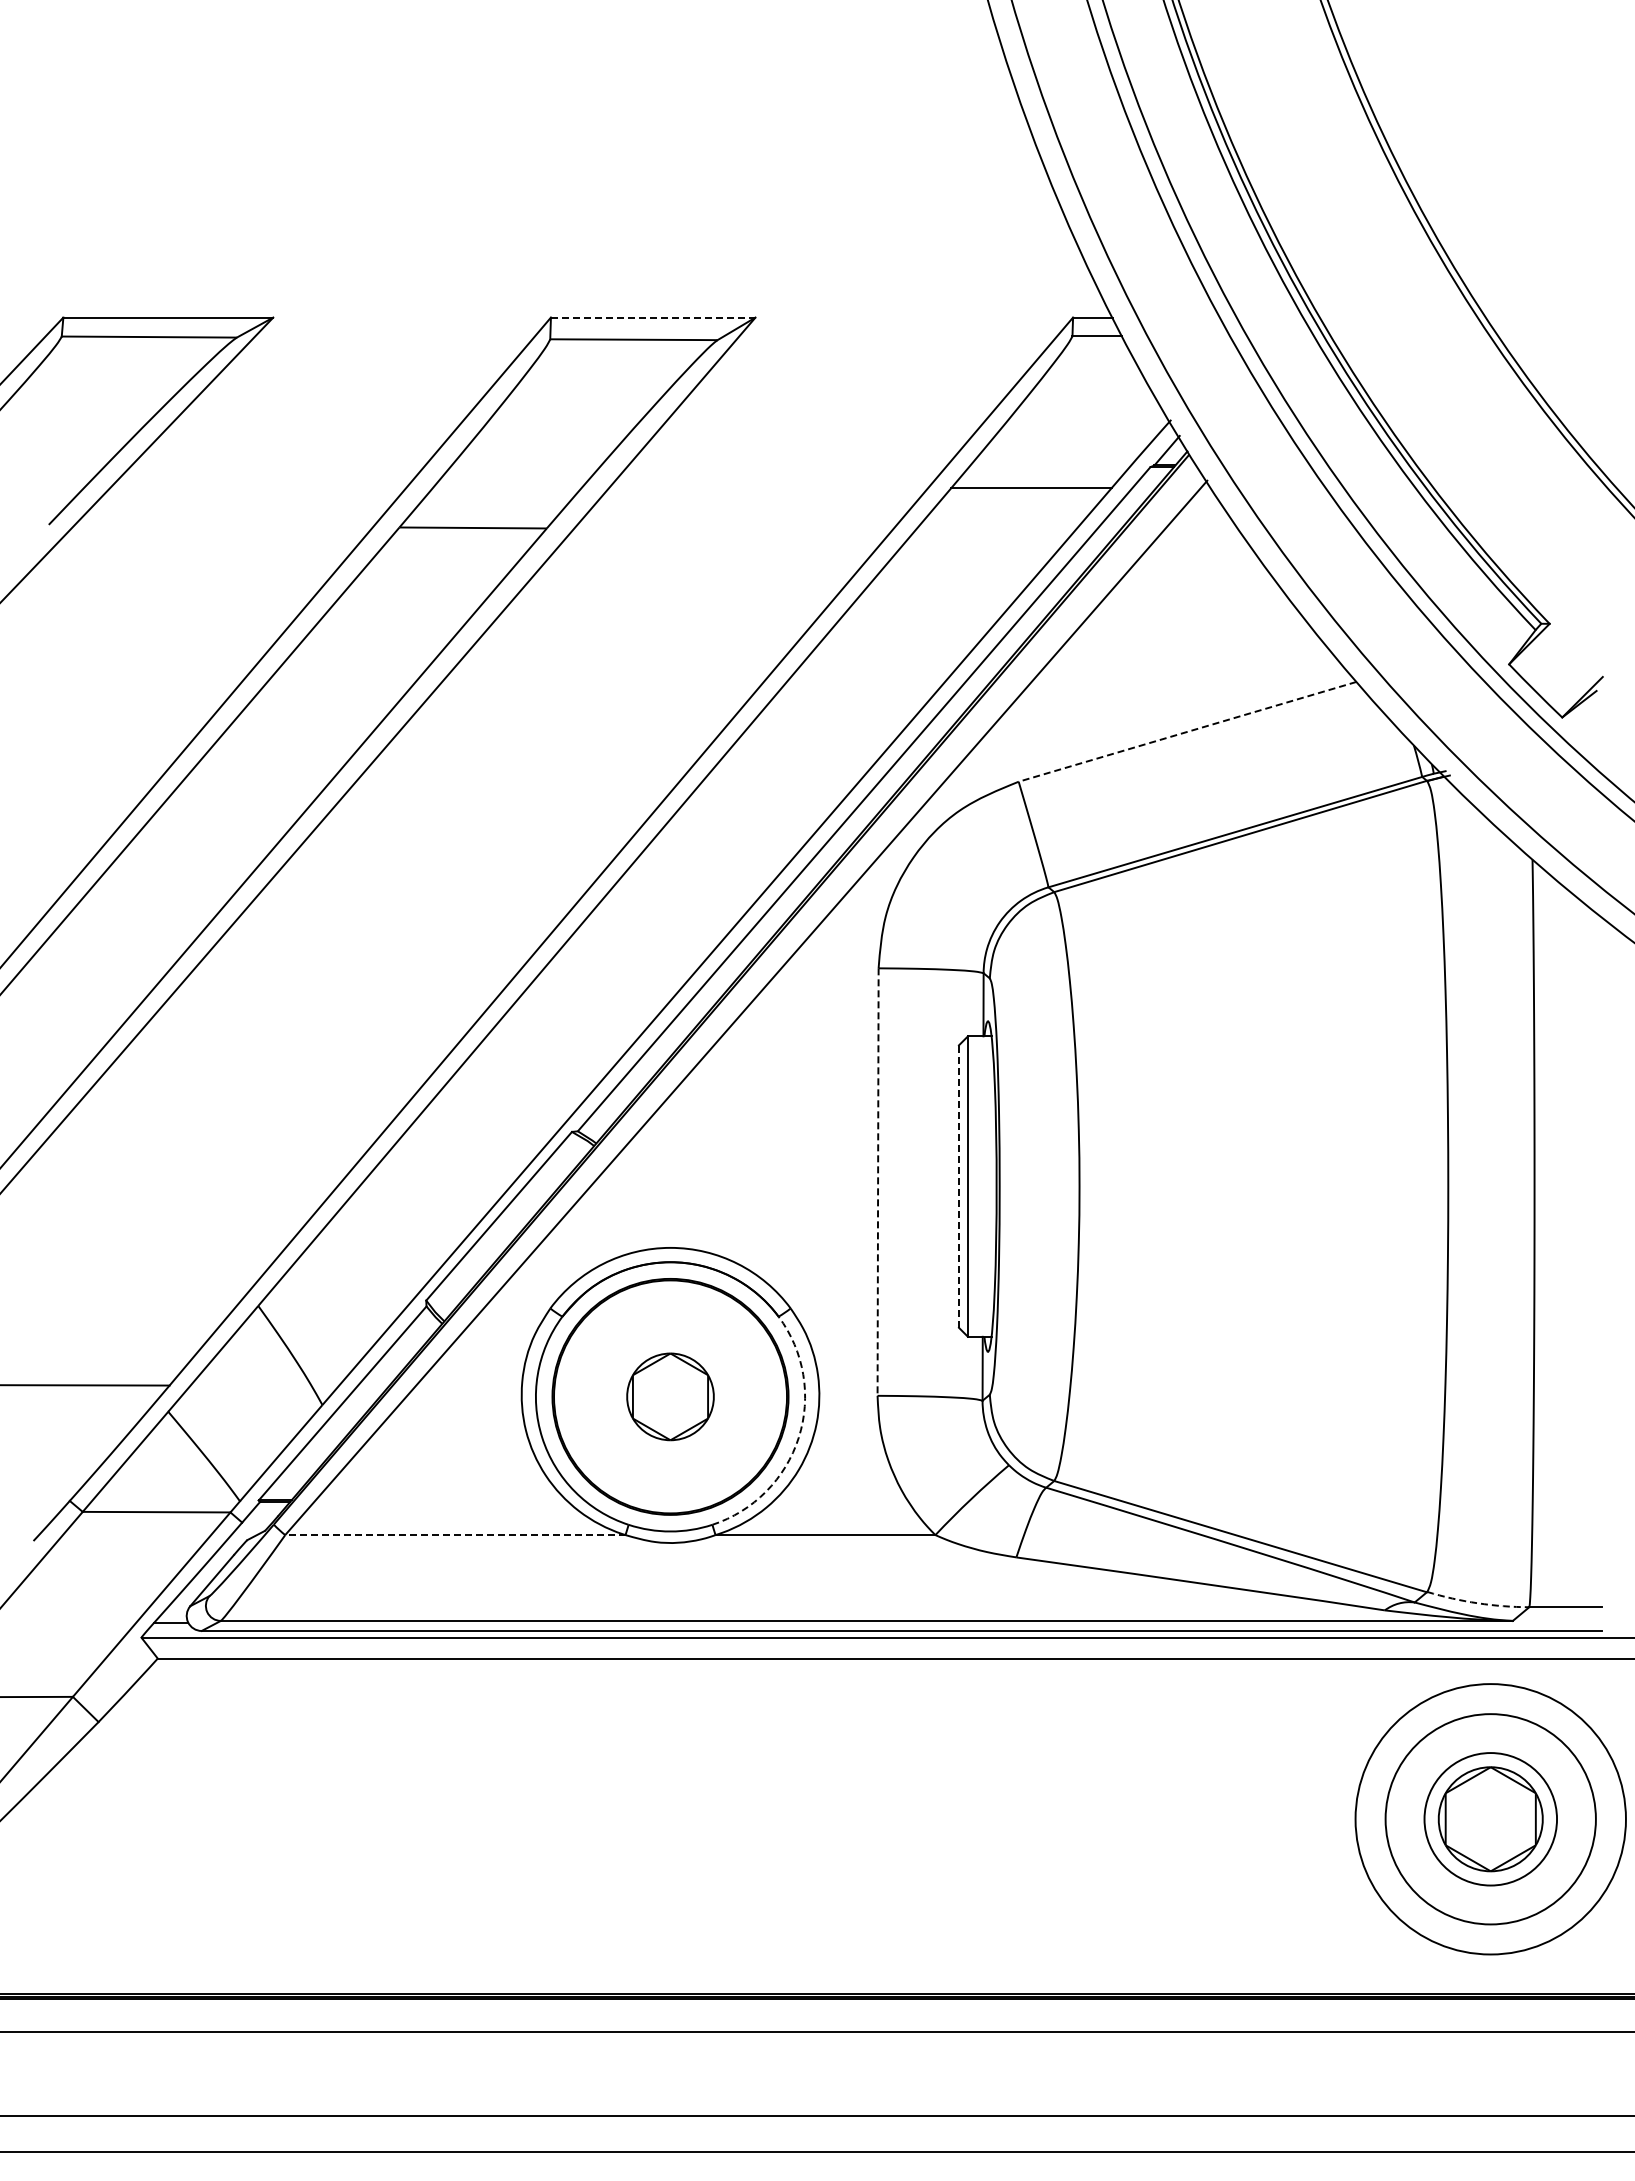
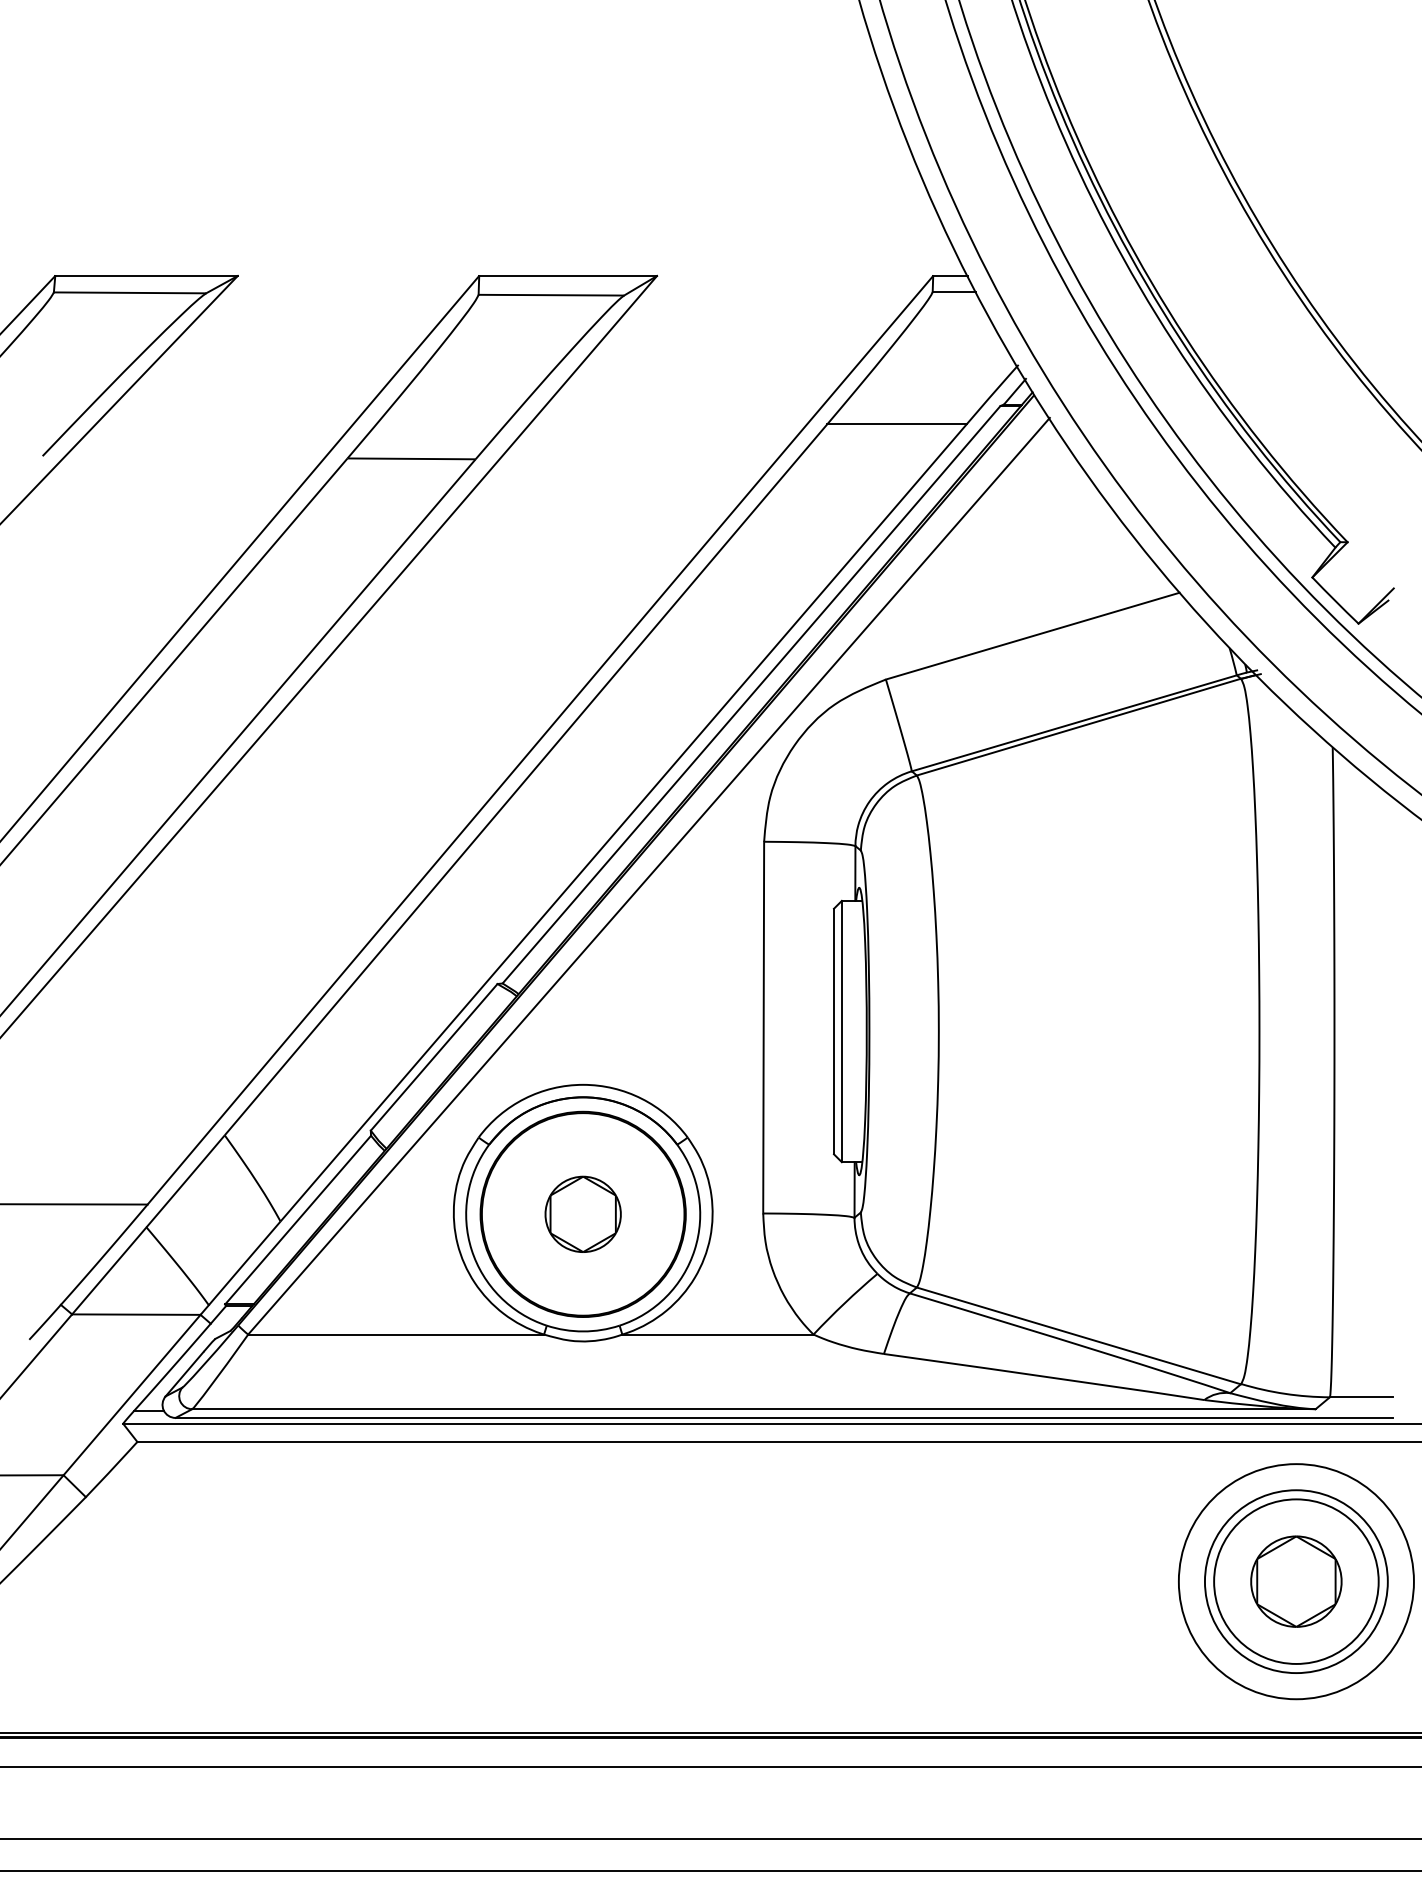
line: (653, 317) -> (568, 275), dashed -> solid
line: (1187, 732) -> (1032, 636), dashed -> solid
line: (878, 1182) -> (764, 1027), dashed -> solid
line: (958, 1186) -> (833, 1031), dashed -> solid
arc: (798, 1437) -> (694, 1249), dashed -> solid
line: (454, 1535) -> (395, 1334), dashed -> solid
arc: (1477, 1603) -> (1284, 1394), dashed -> solid
circle: (1490, 1818) -> (1296, 1580), size x1.43

